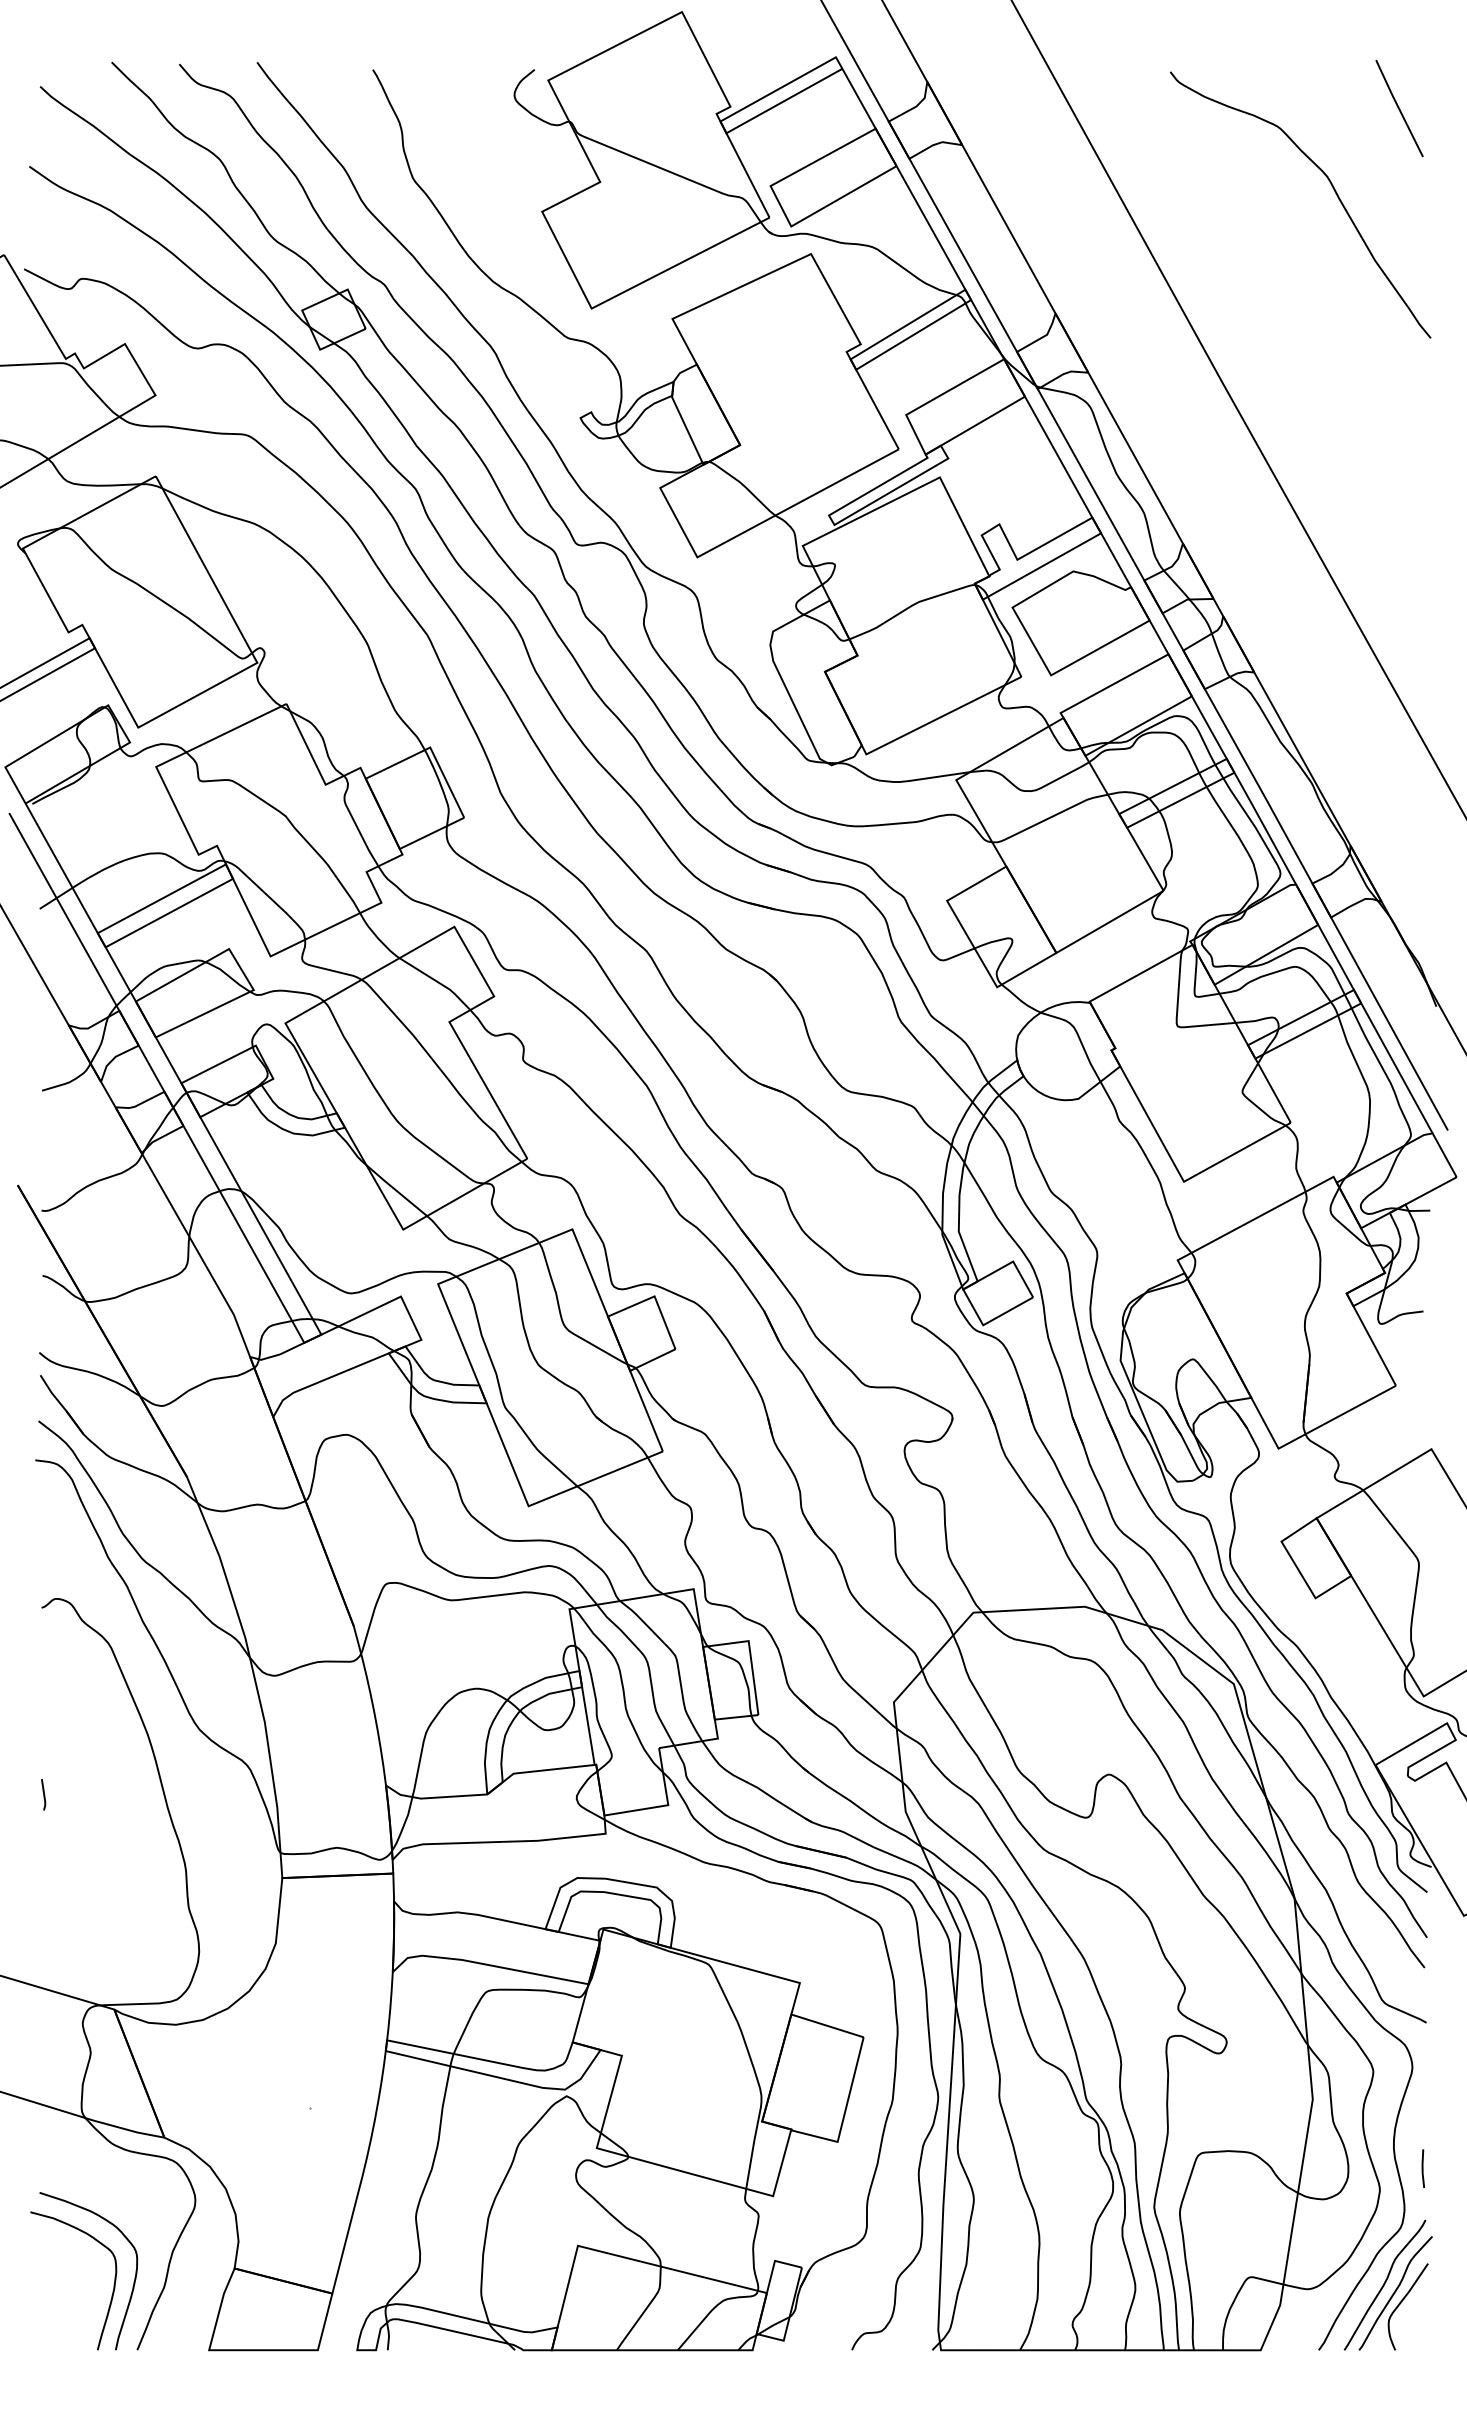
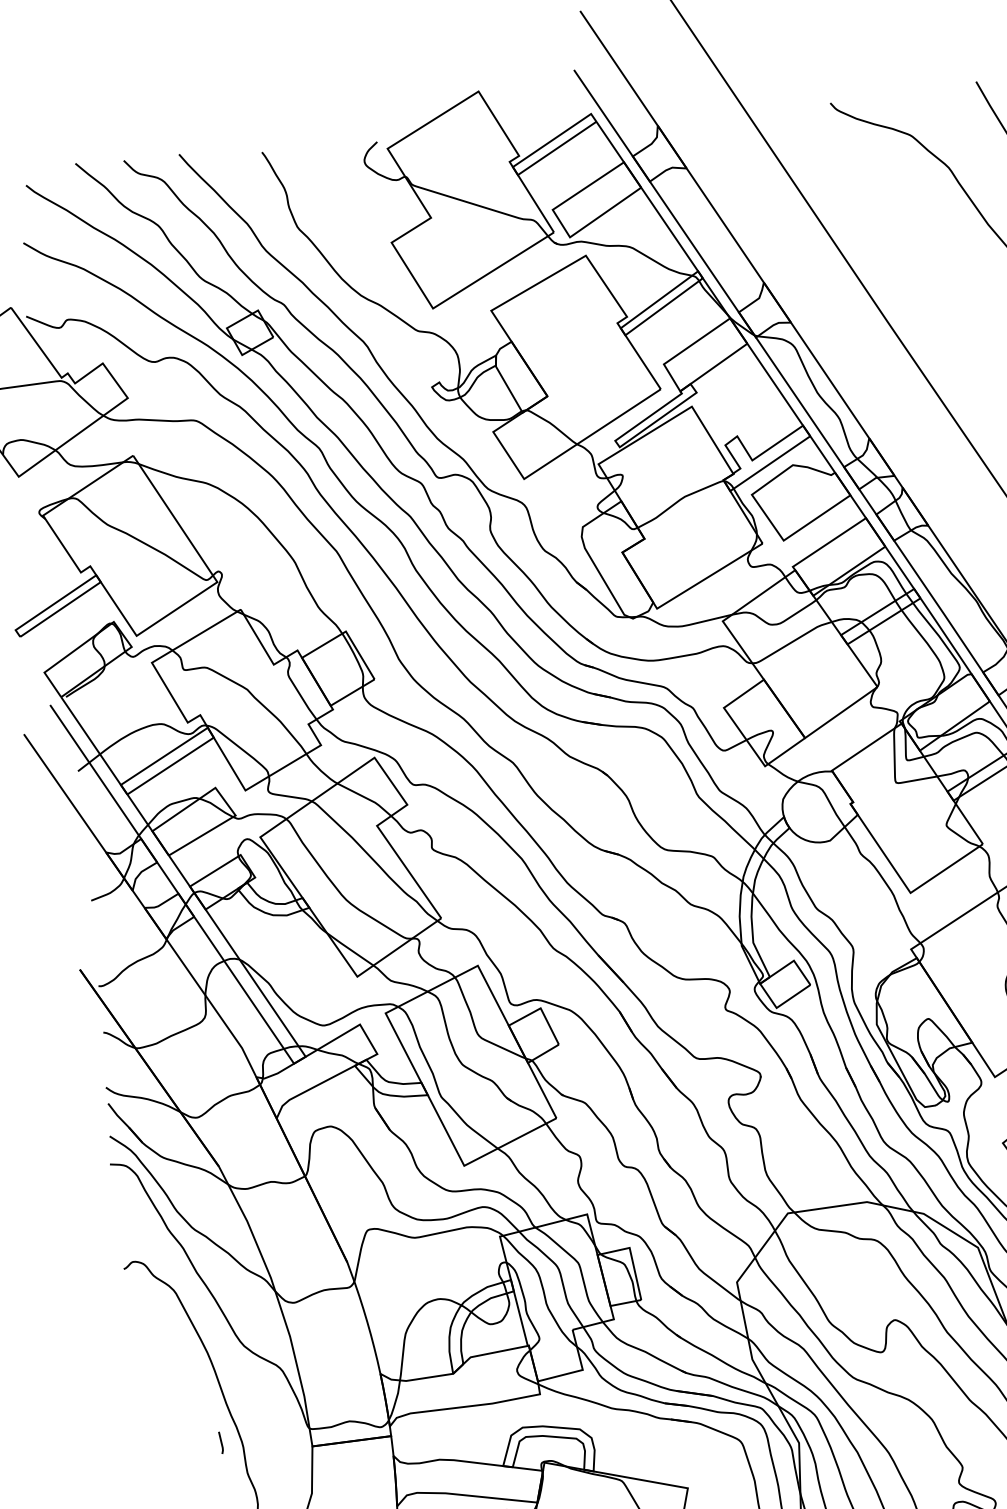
line: (43, 1794) -> (221, 1442), moved

